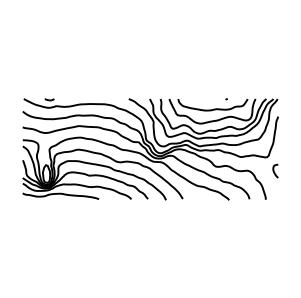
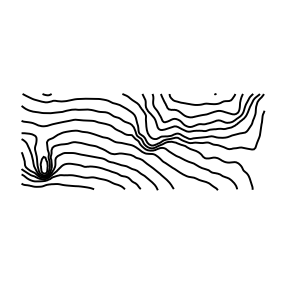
curve: (274, 170) -> (260, 161), removed

